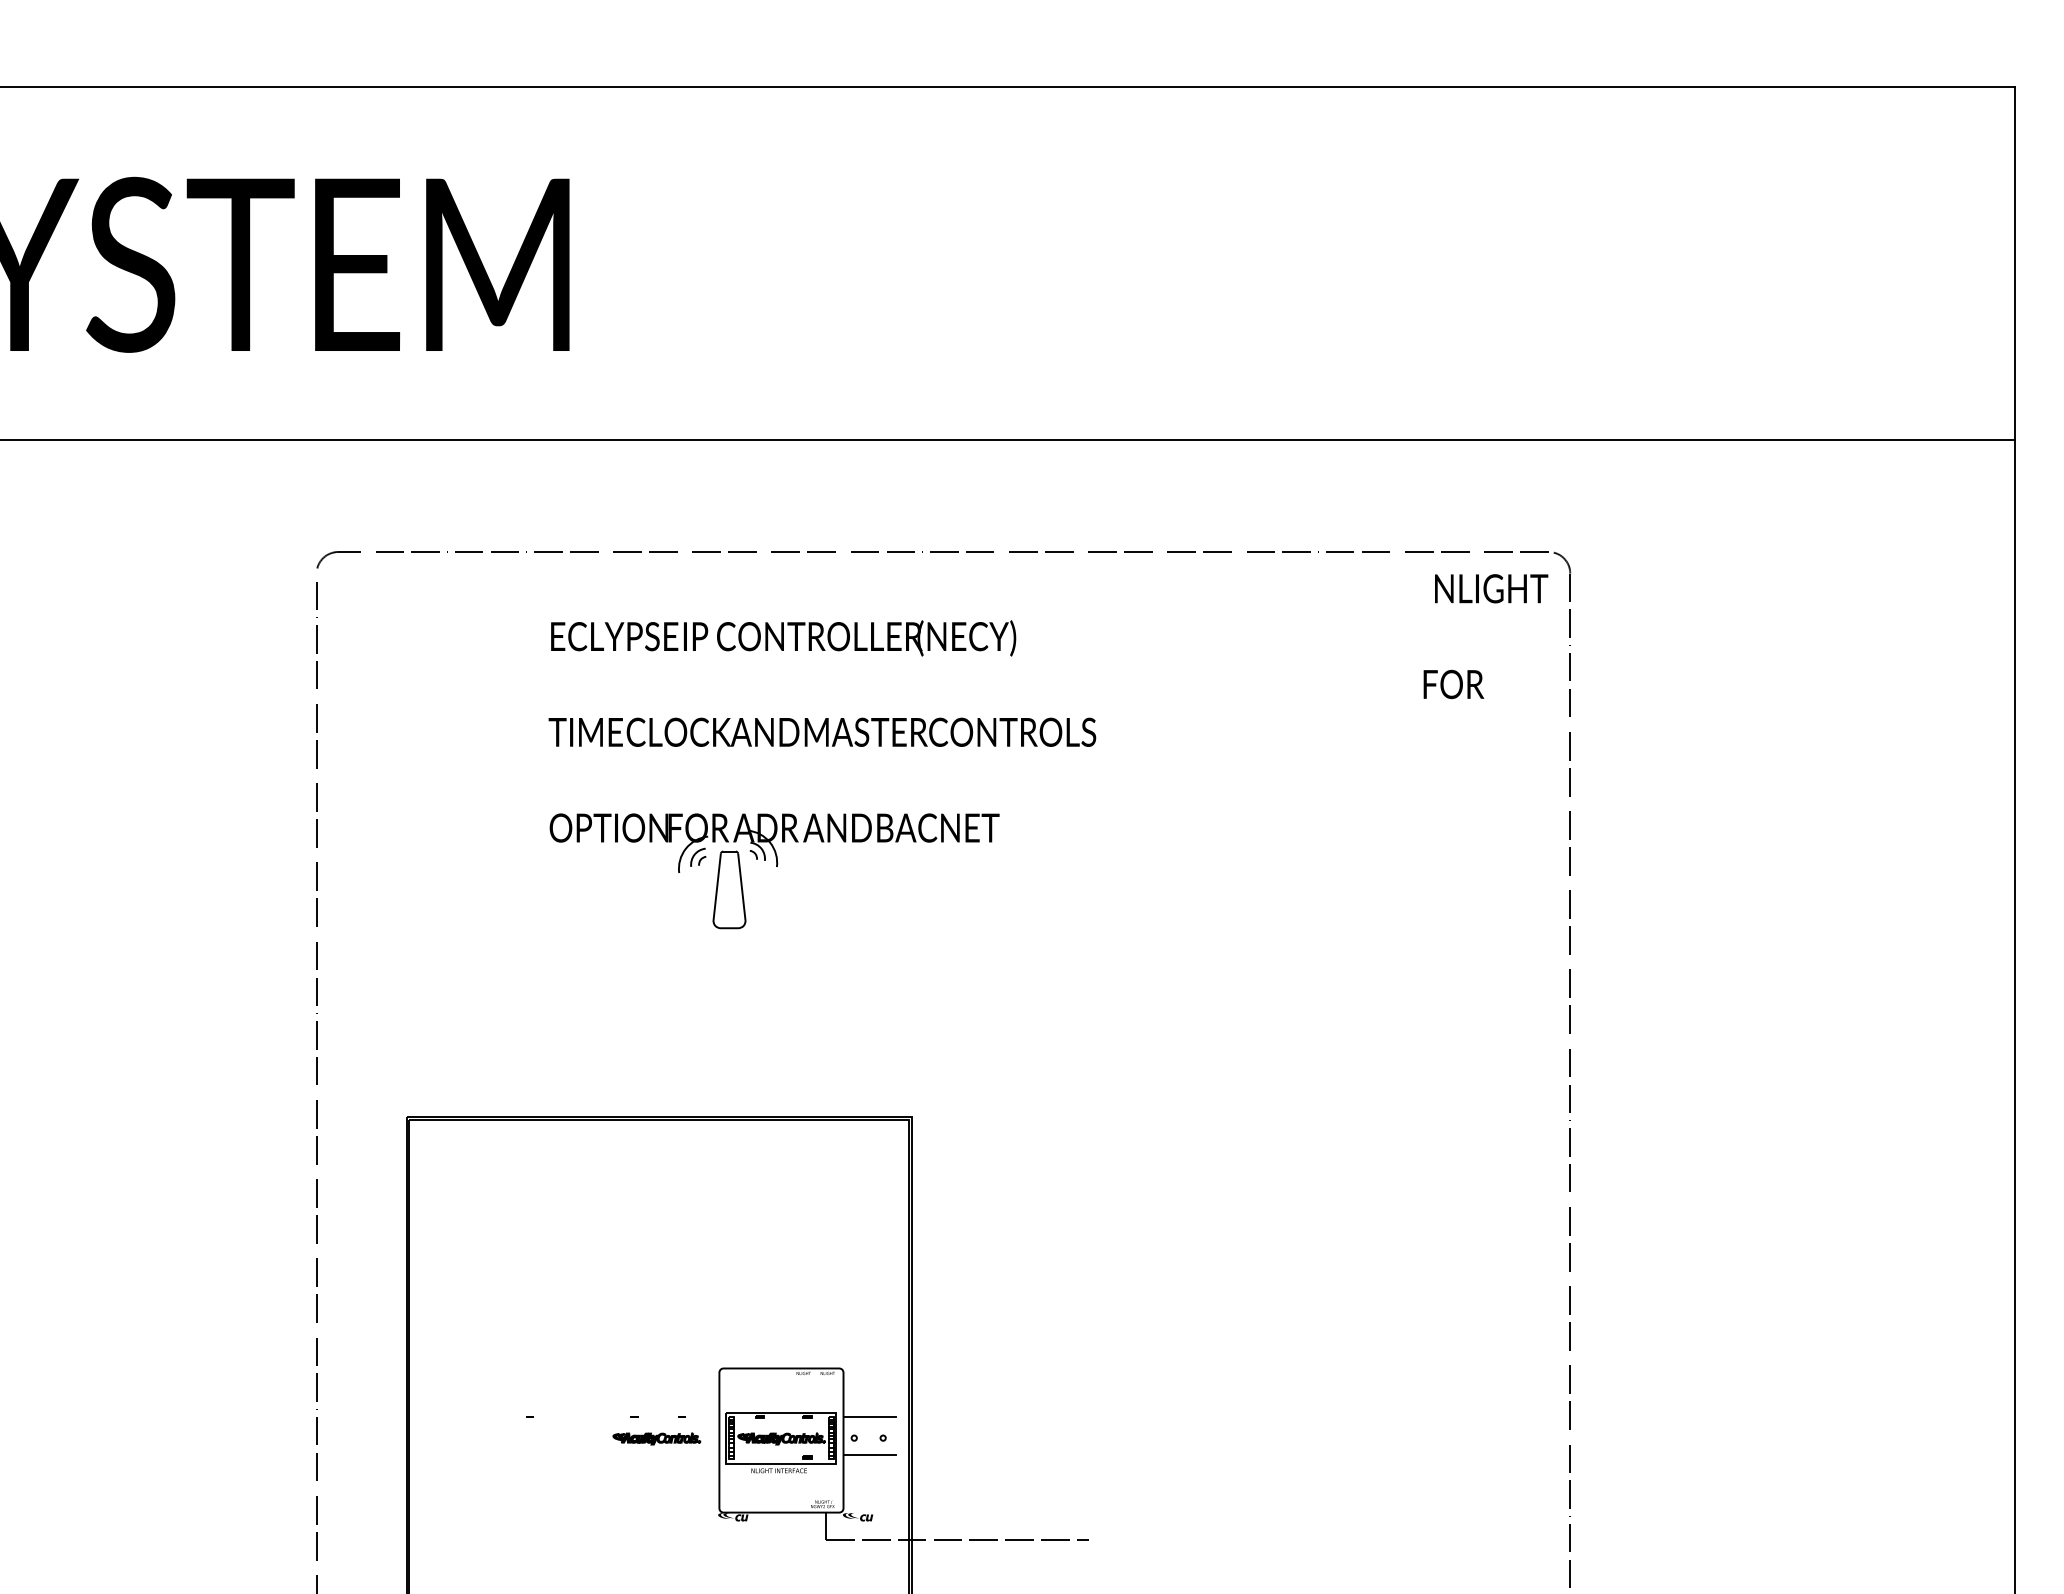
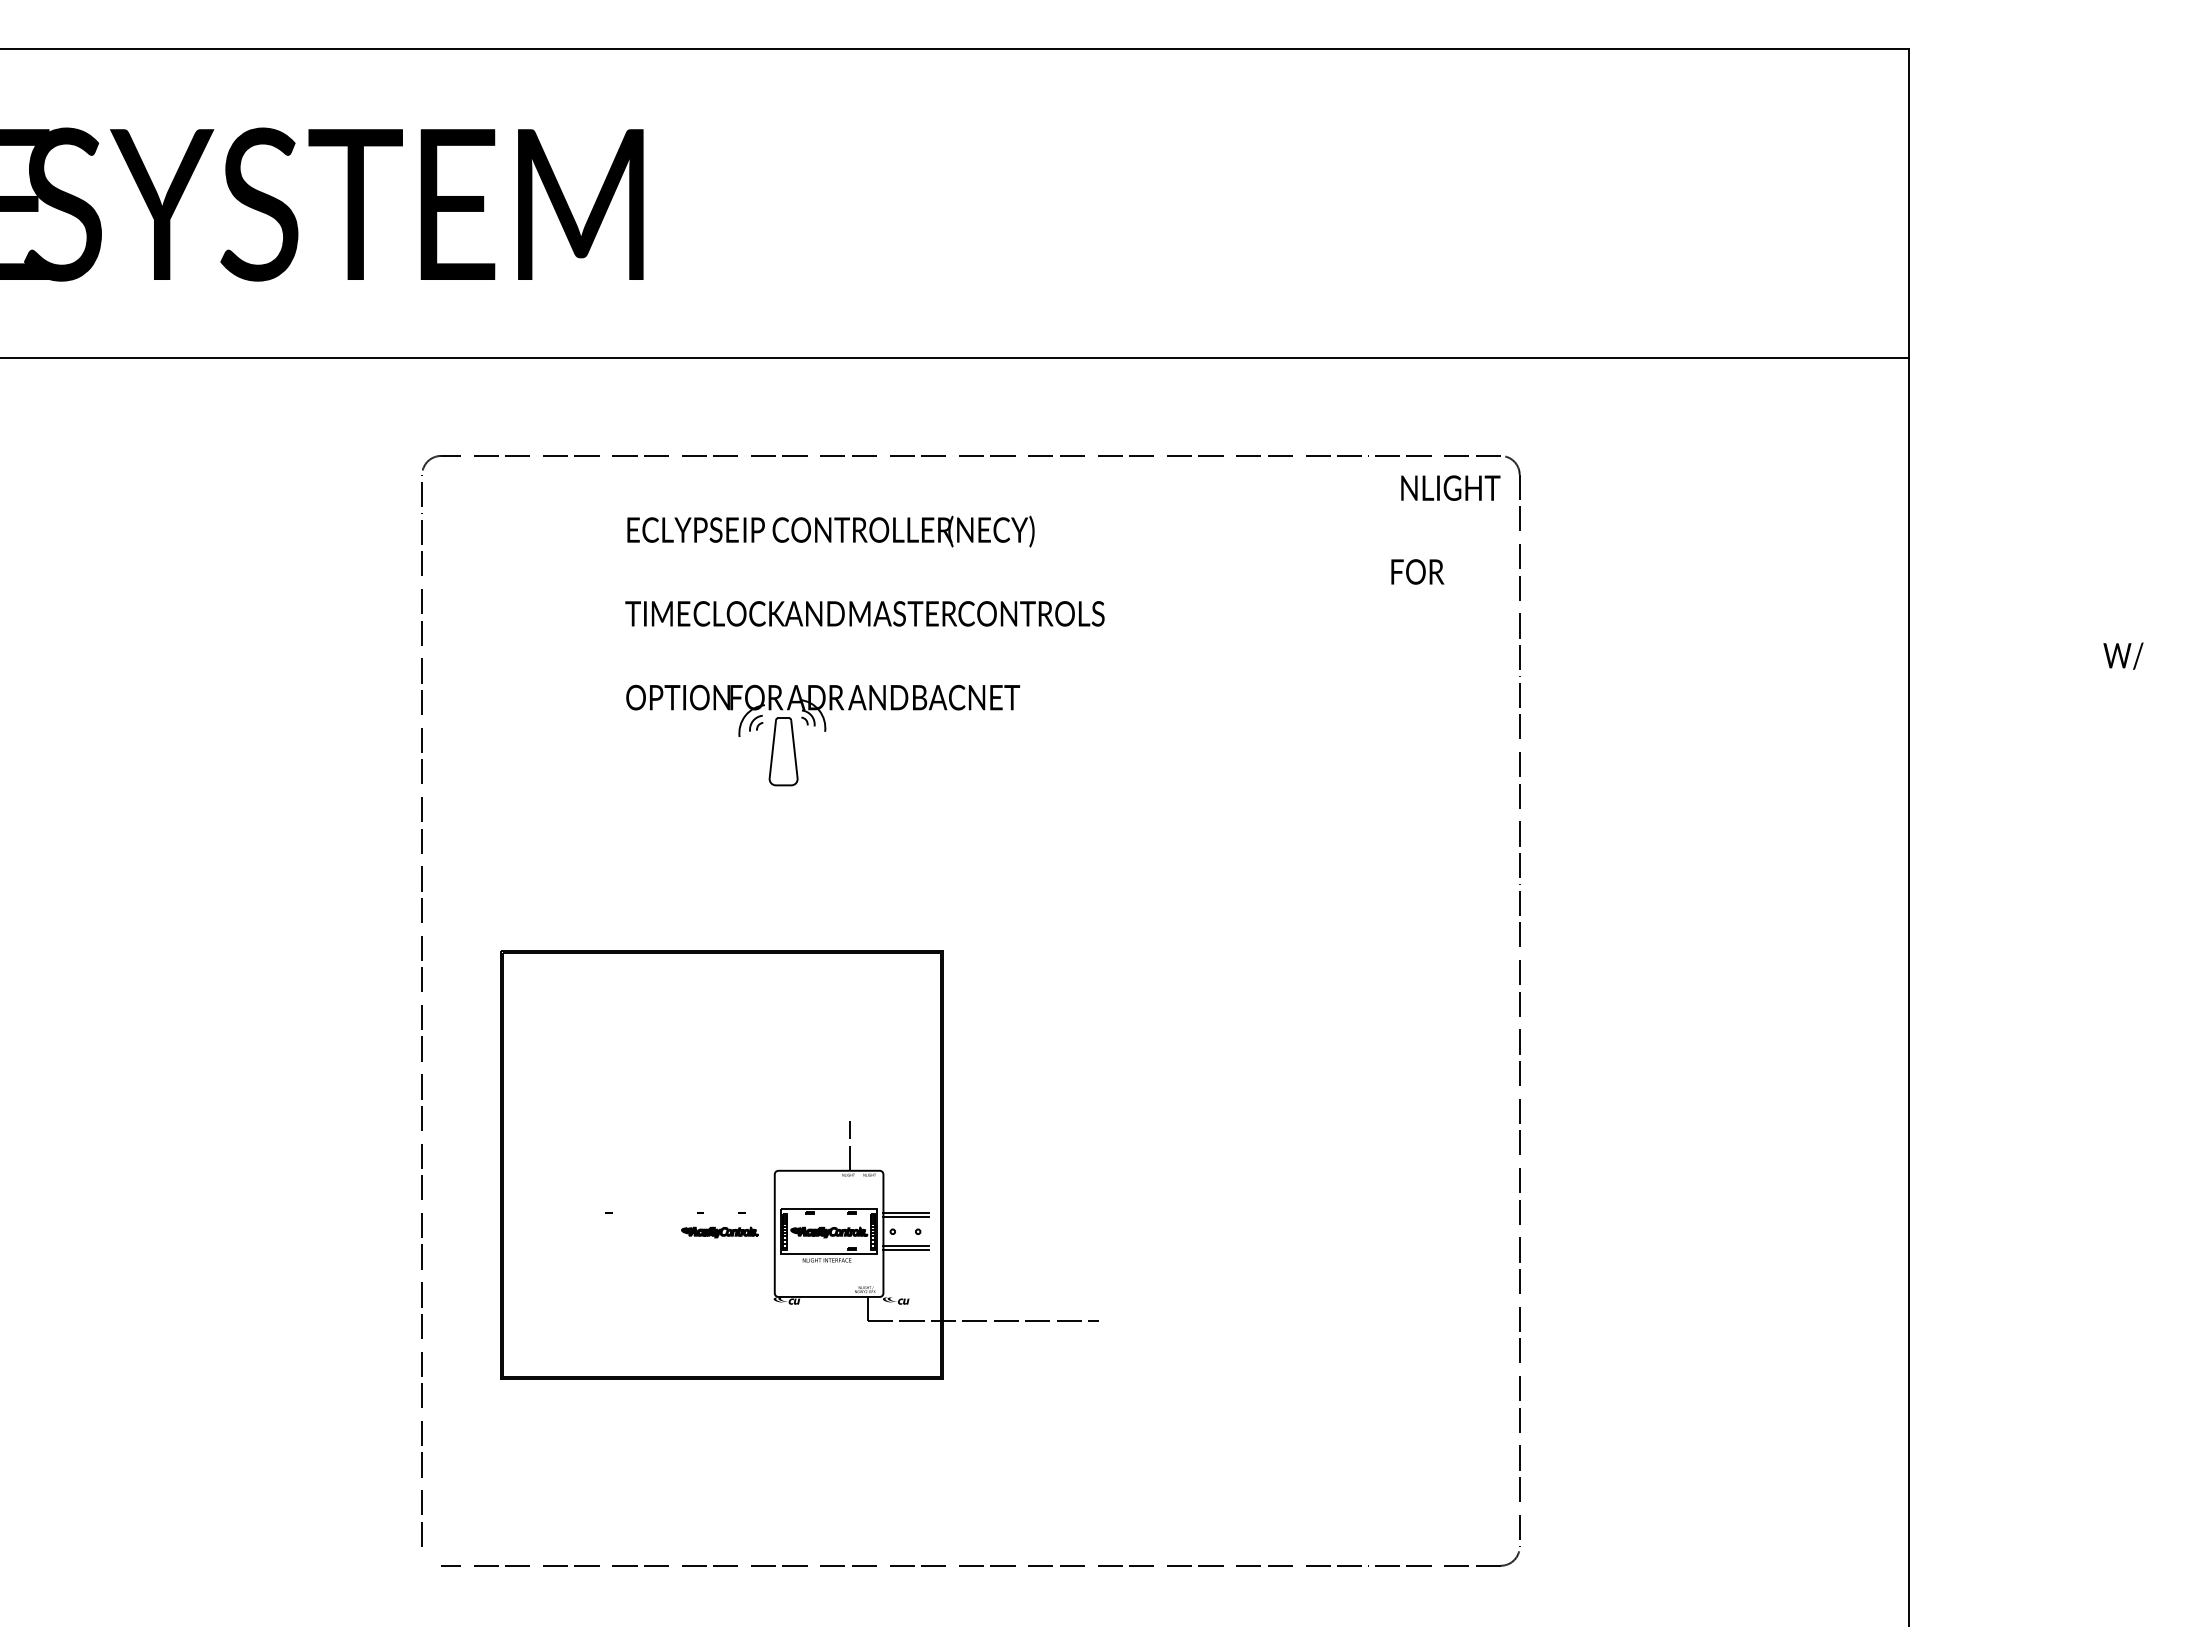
line: (805, 1339) -> (850, 1145), added
line: (868, 1421) -> (905, 1217), added
line: (868, 1459) -> (905, 1250), added

